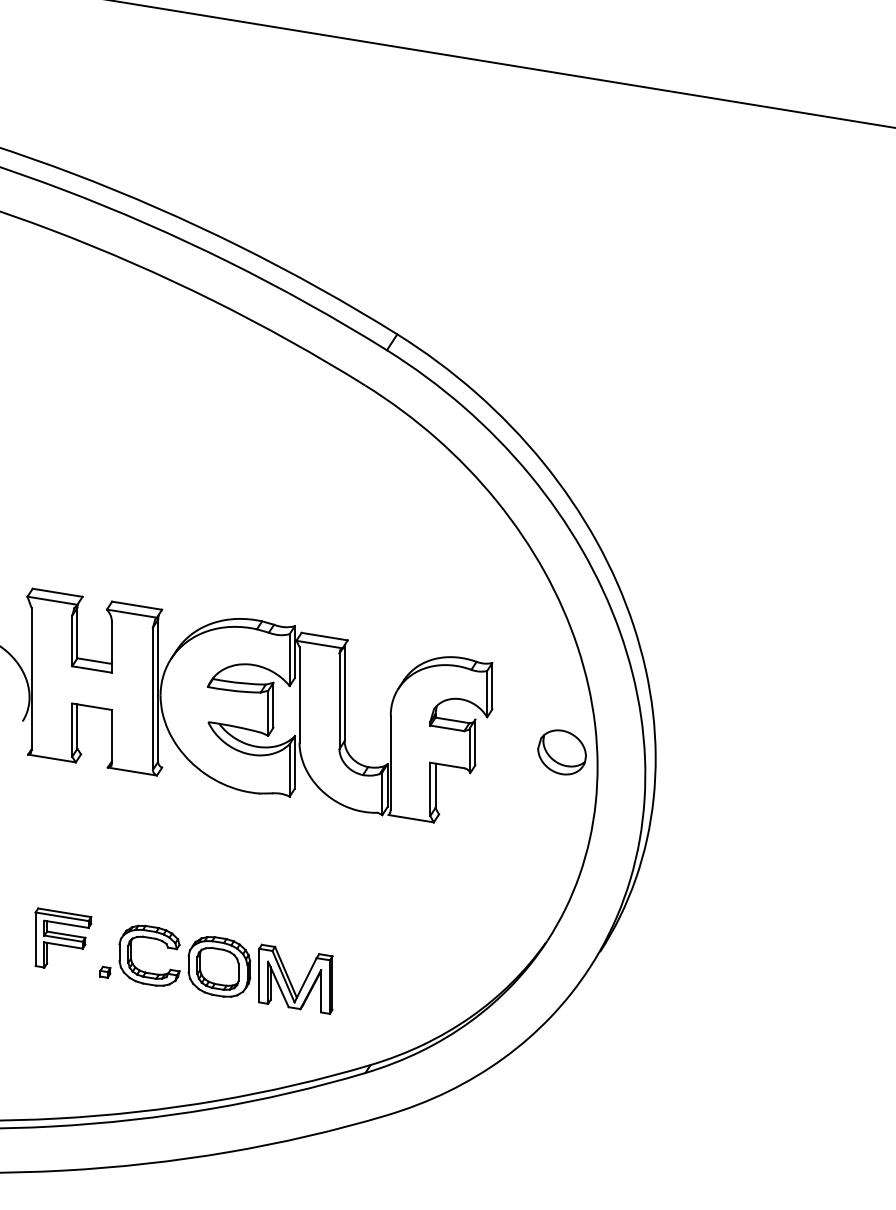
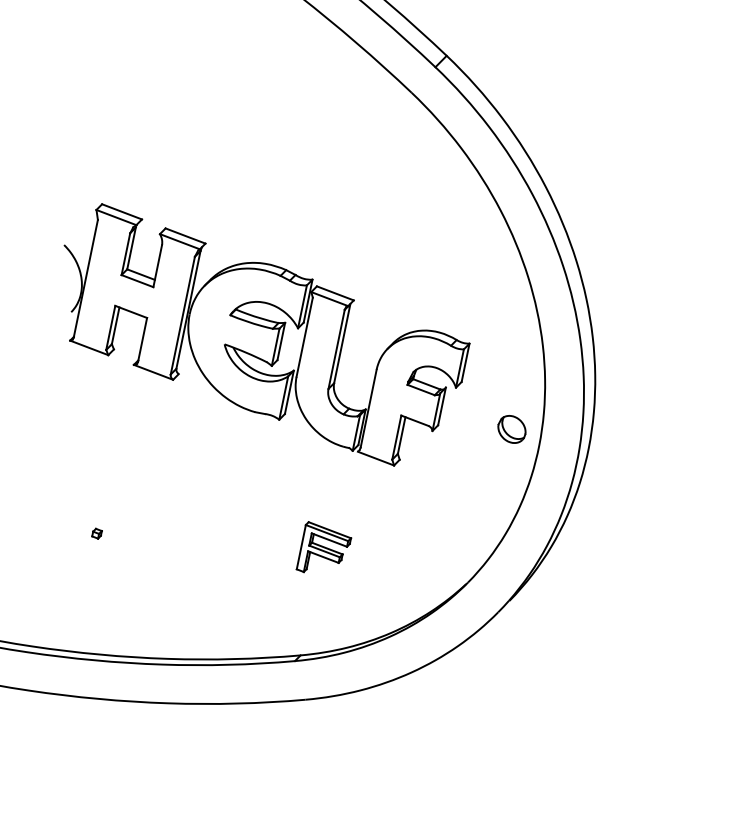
part: (561, 752) -> (511, 429), size x0.7
part: (63, 937) -> (324, 550), moved
part: (225, 969) -> (196, 551), removed

